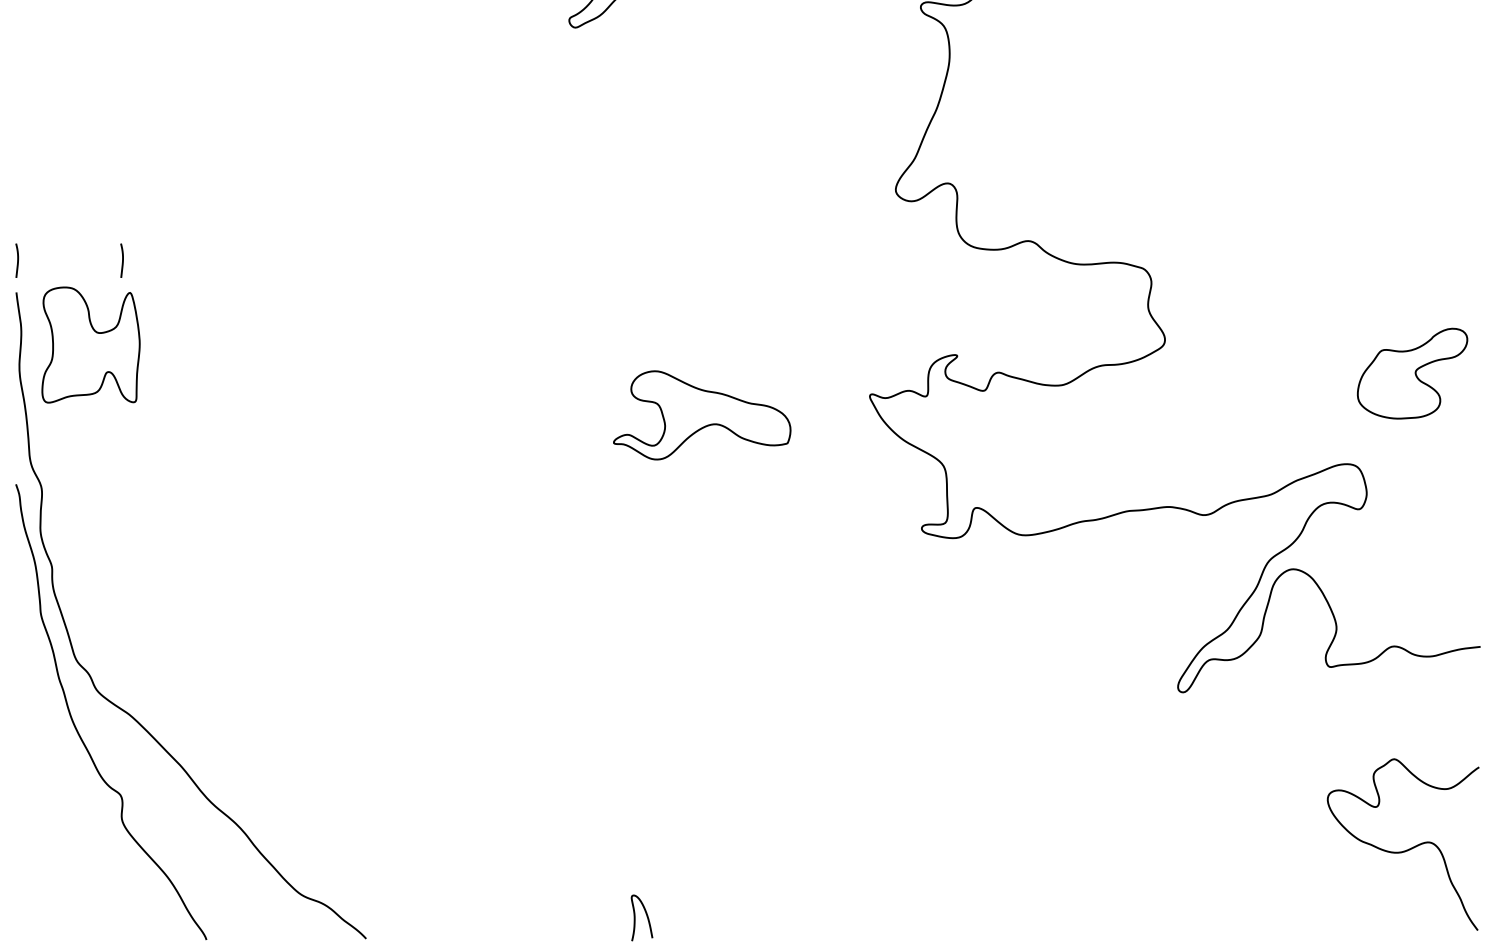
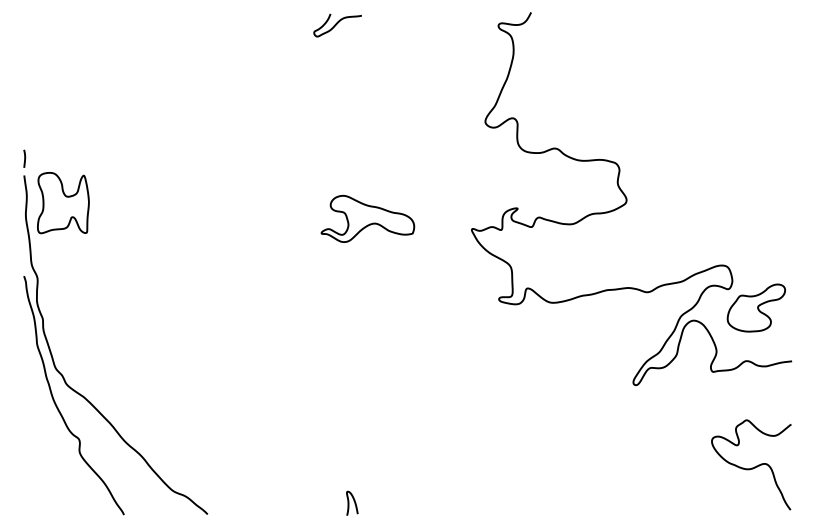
line: (121, 260) -> (79, 158), removed
part: (1410, 372) -> (755, 307), moved
part: (701, 414) -> (367, 218), moved

